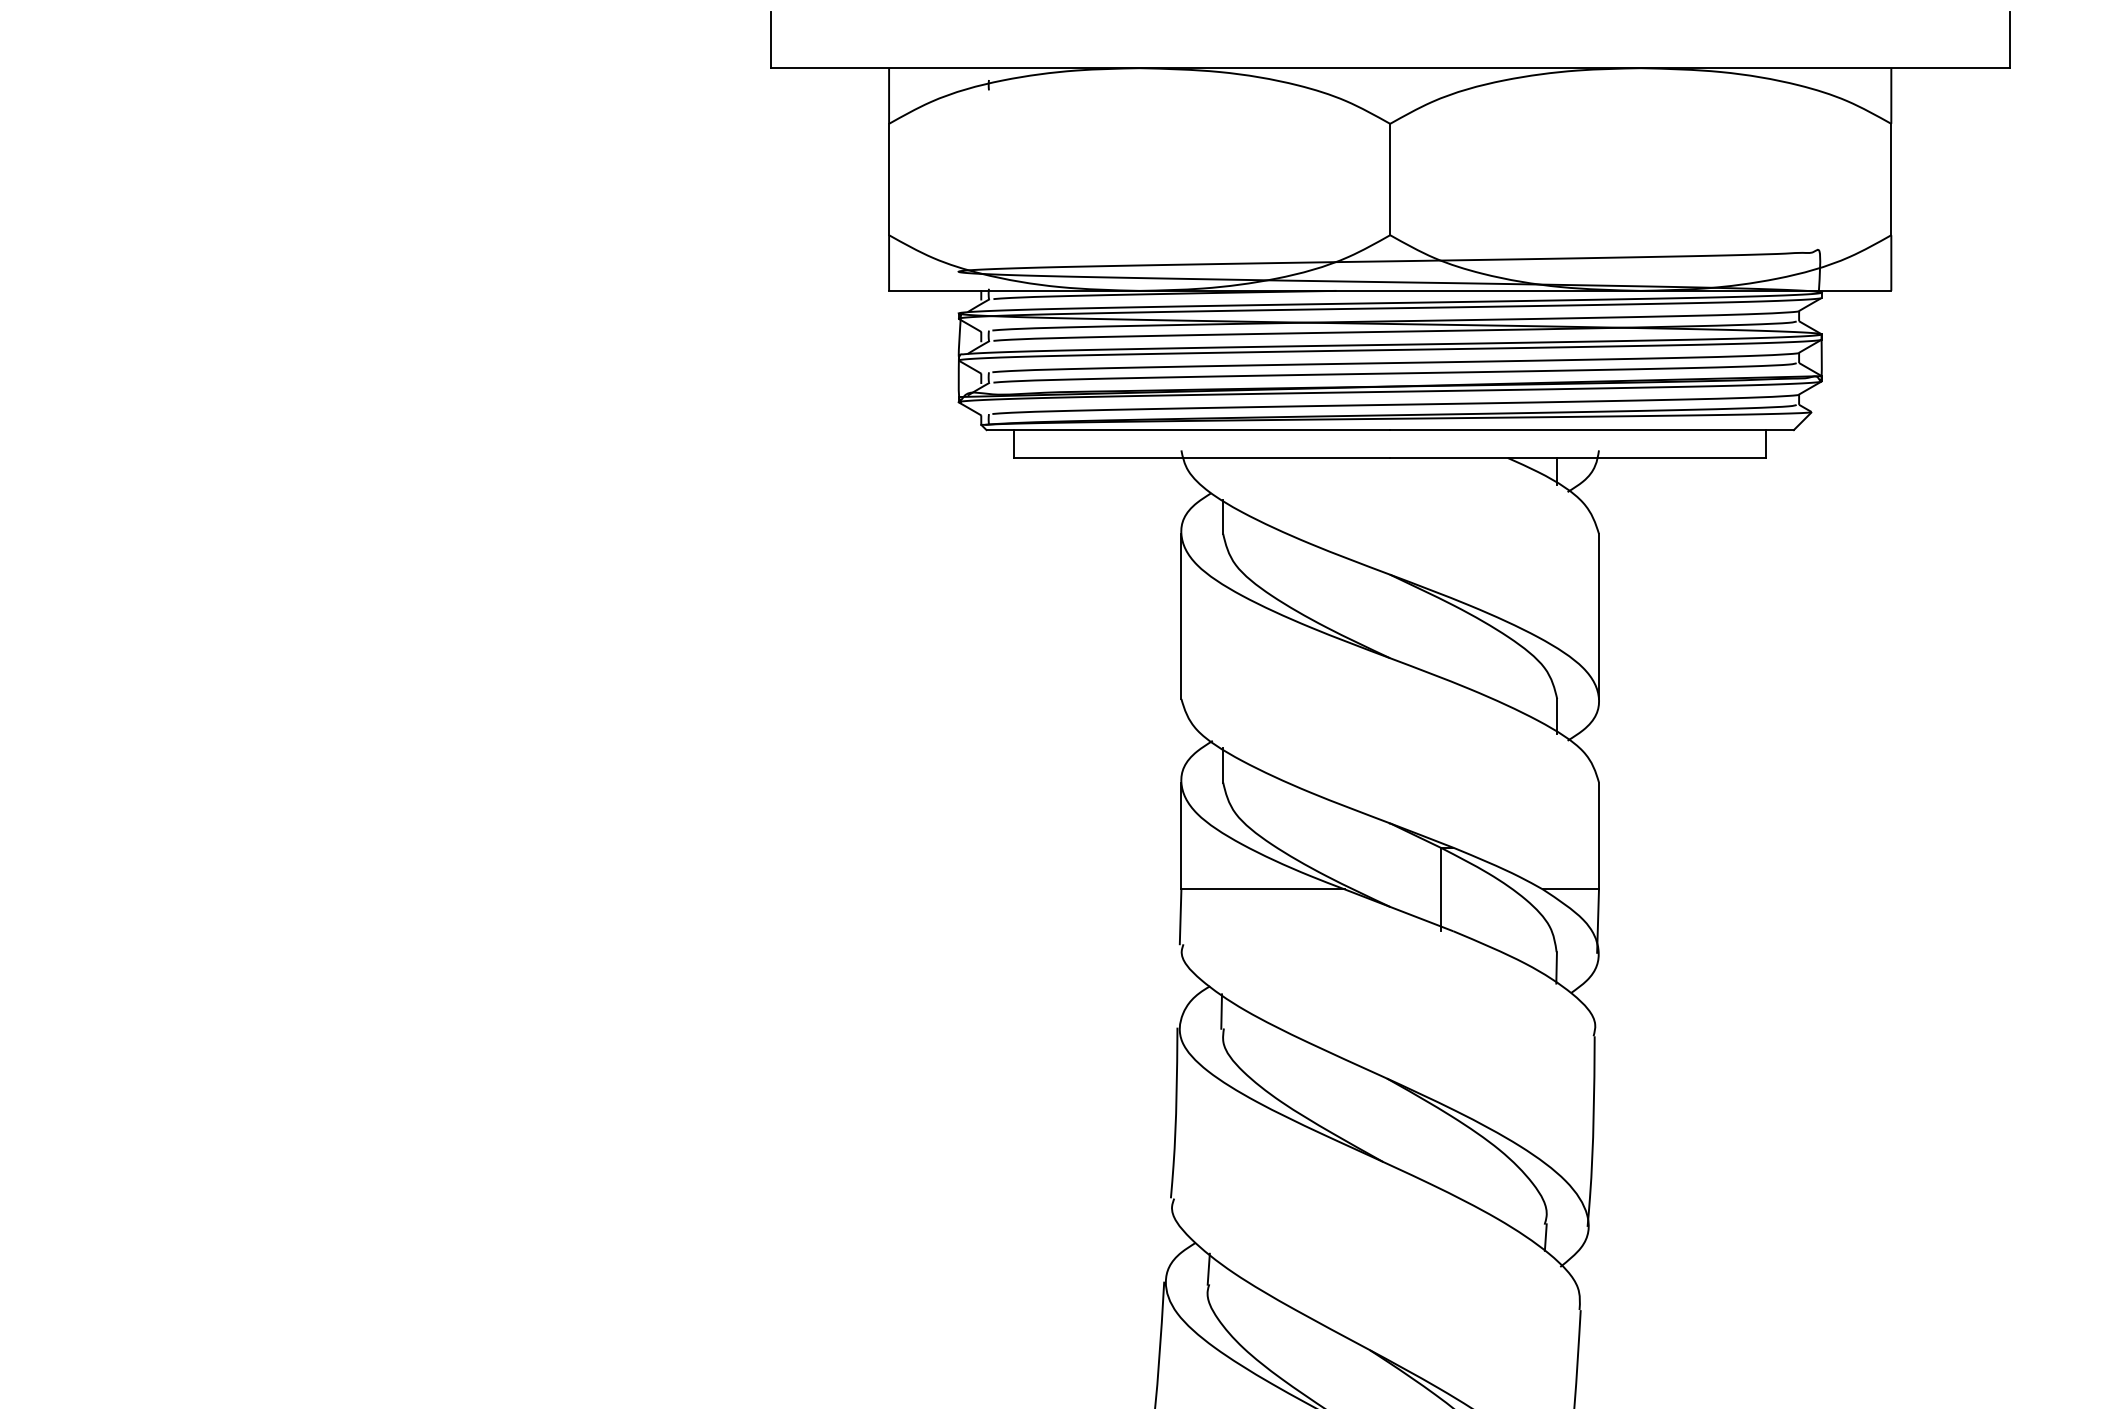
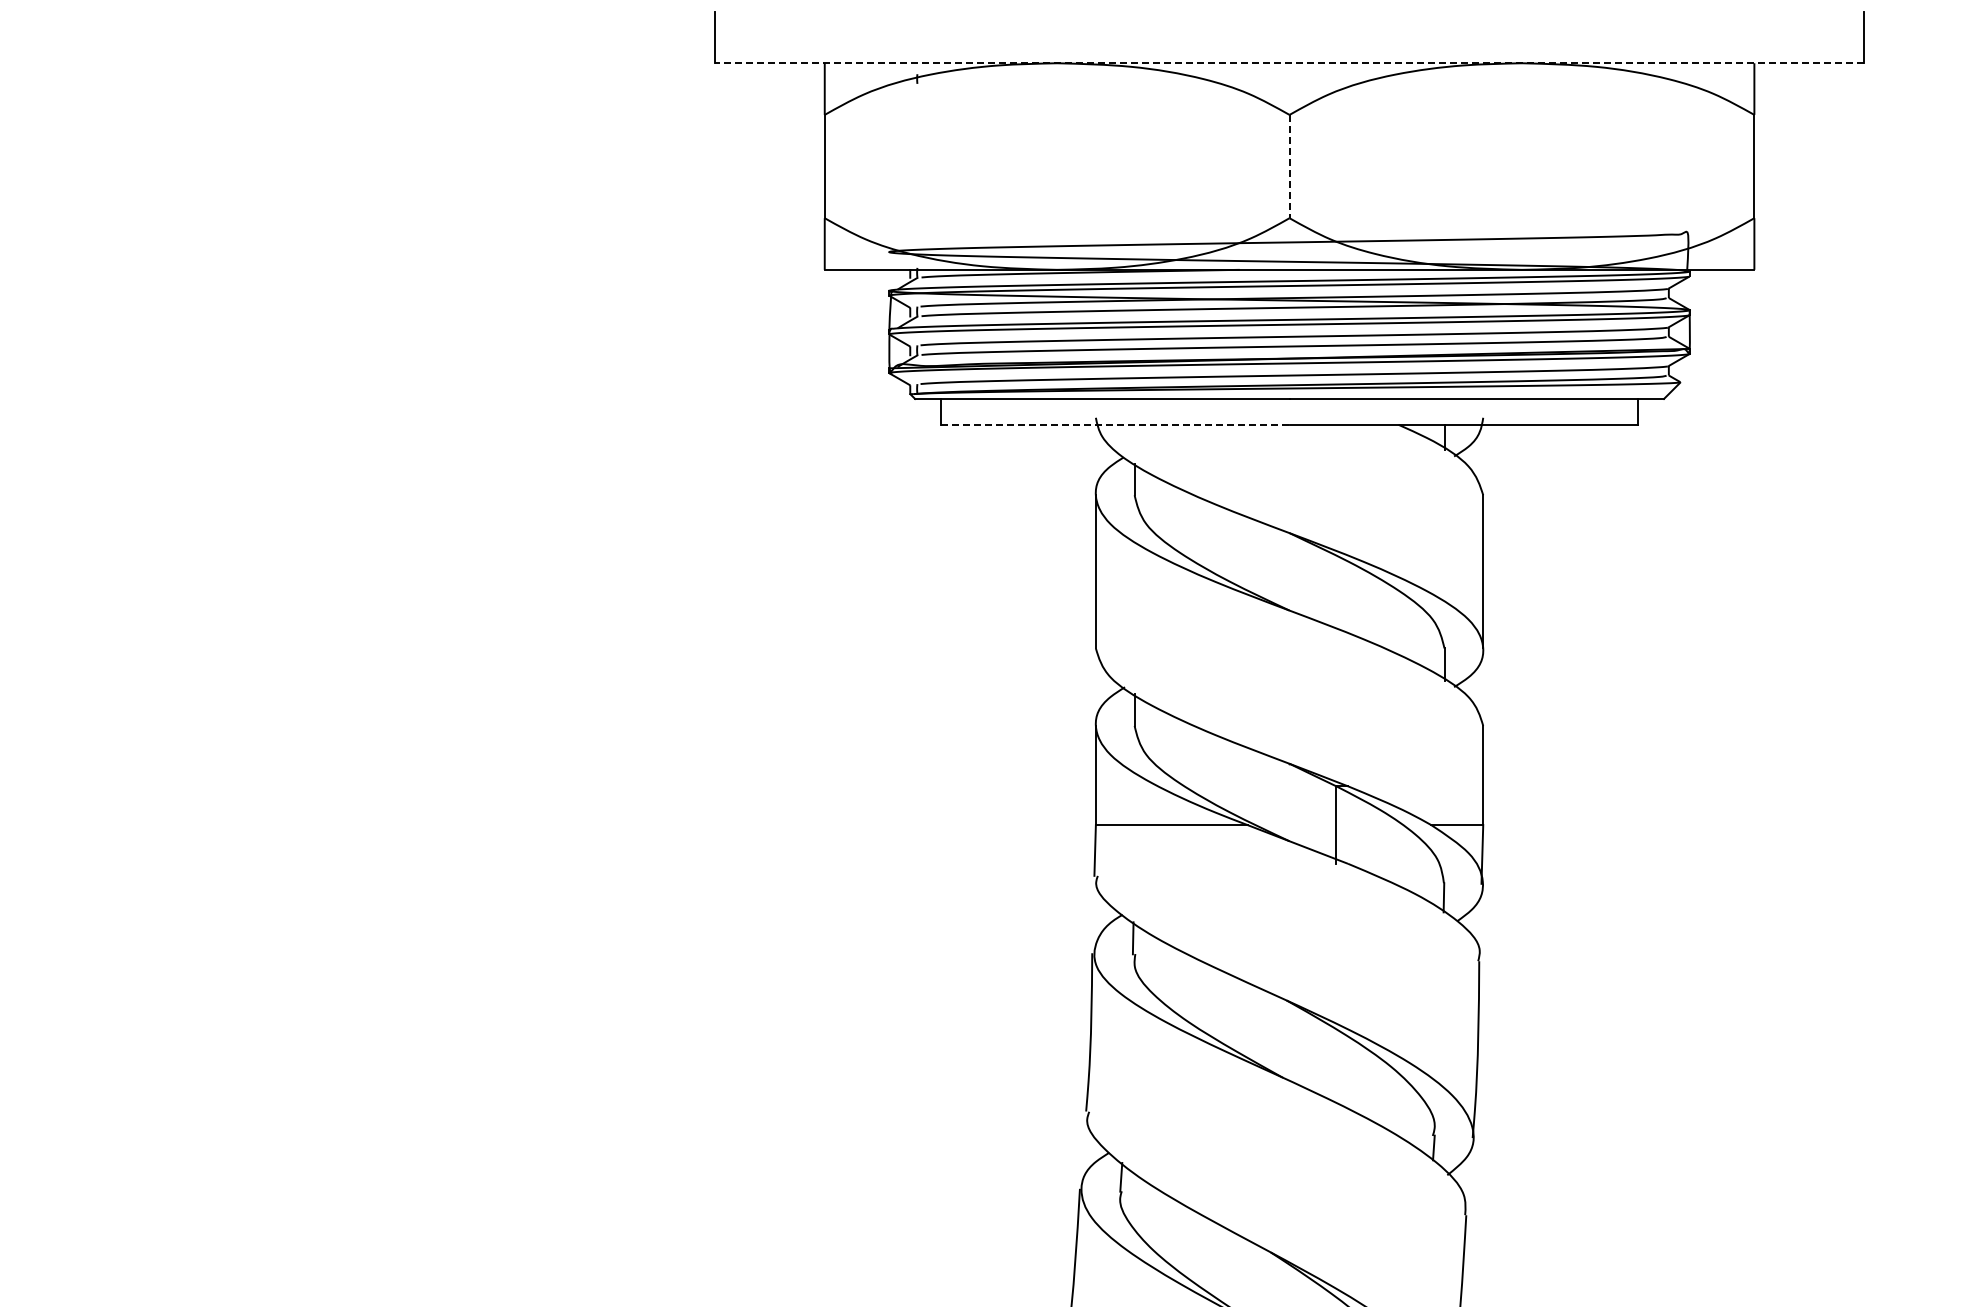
line: (1390, 68) -> (1289, 63), solid -> dashed
line: (1390, 179) -> (1289, 166), solid -> dashed
line: (1202, 457) -> (1115, 424), solid -> dashed

